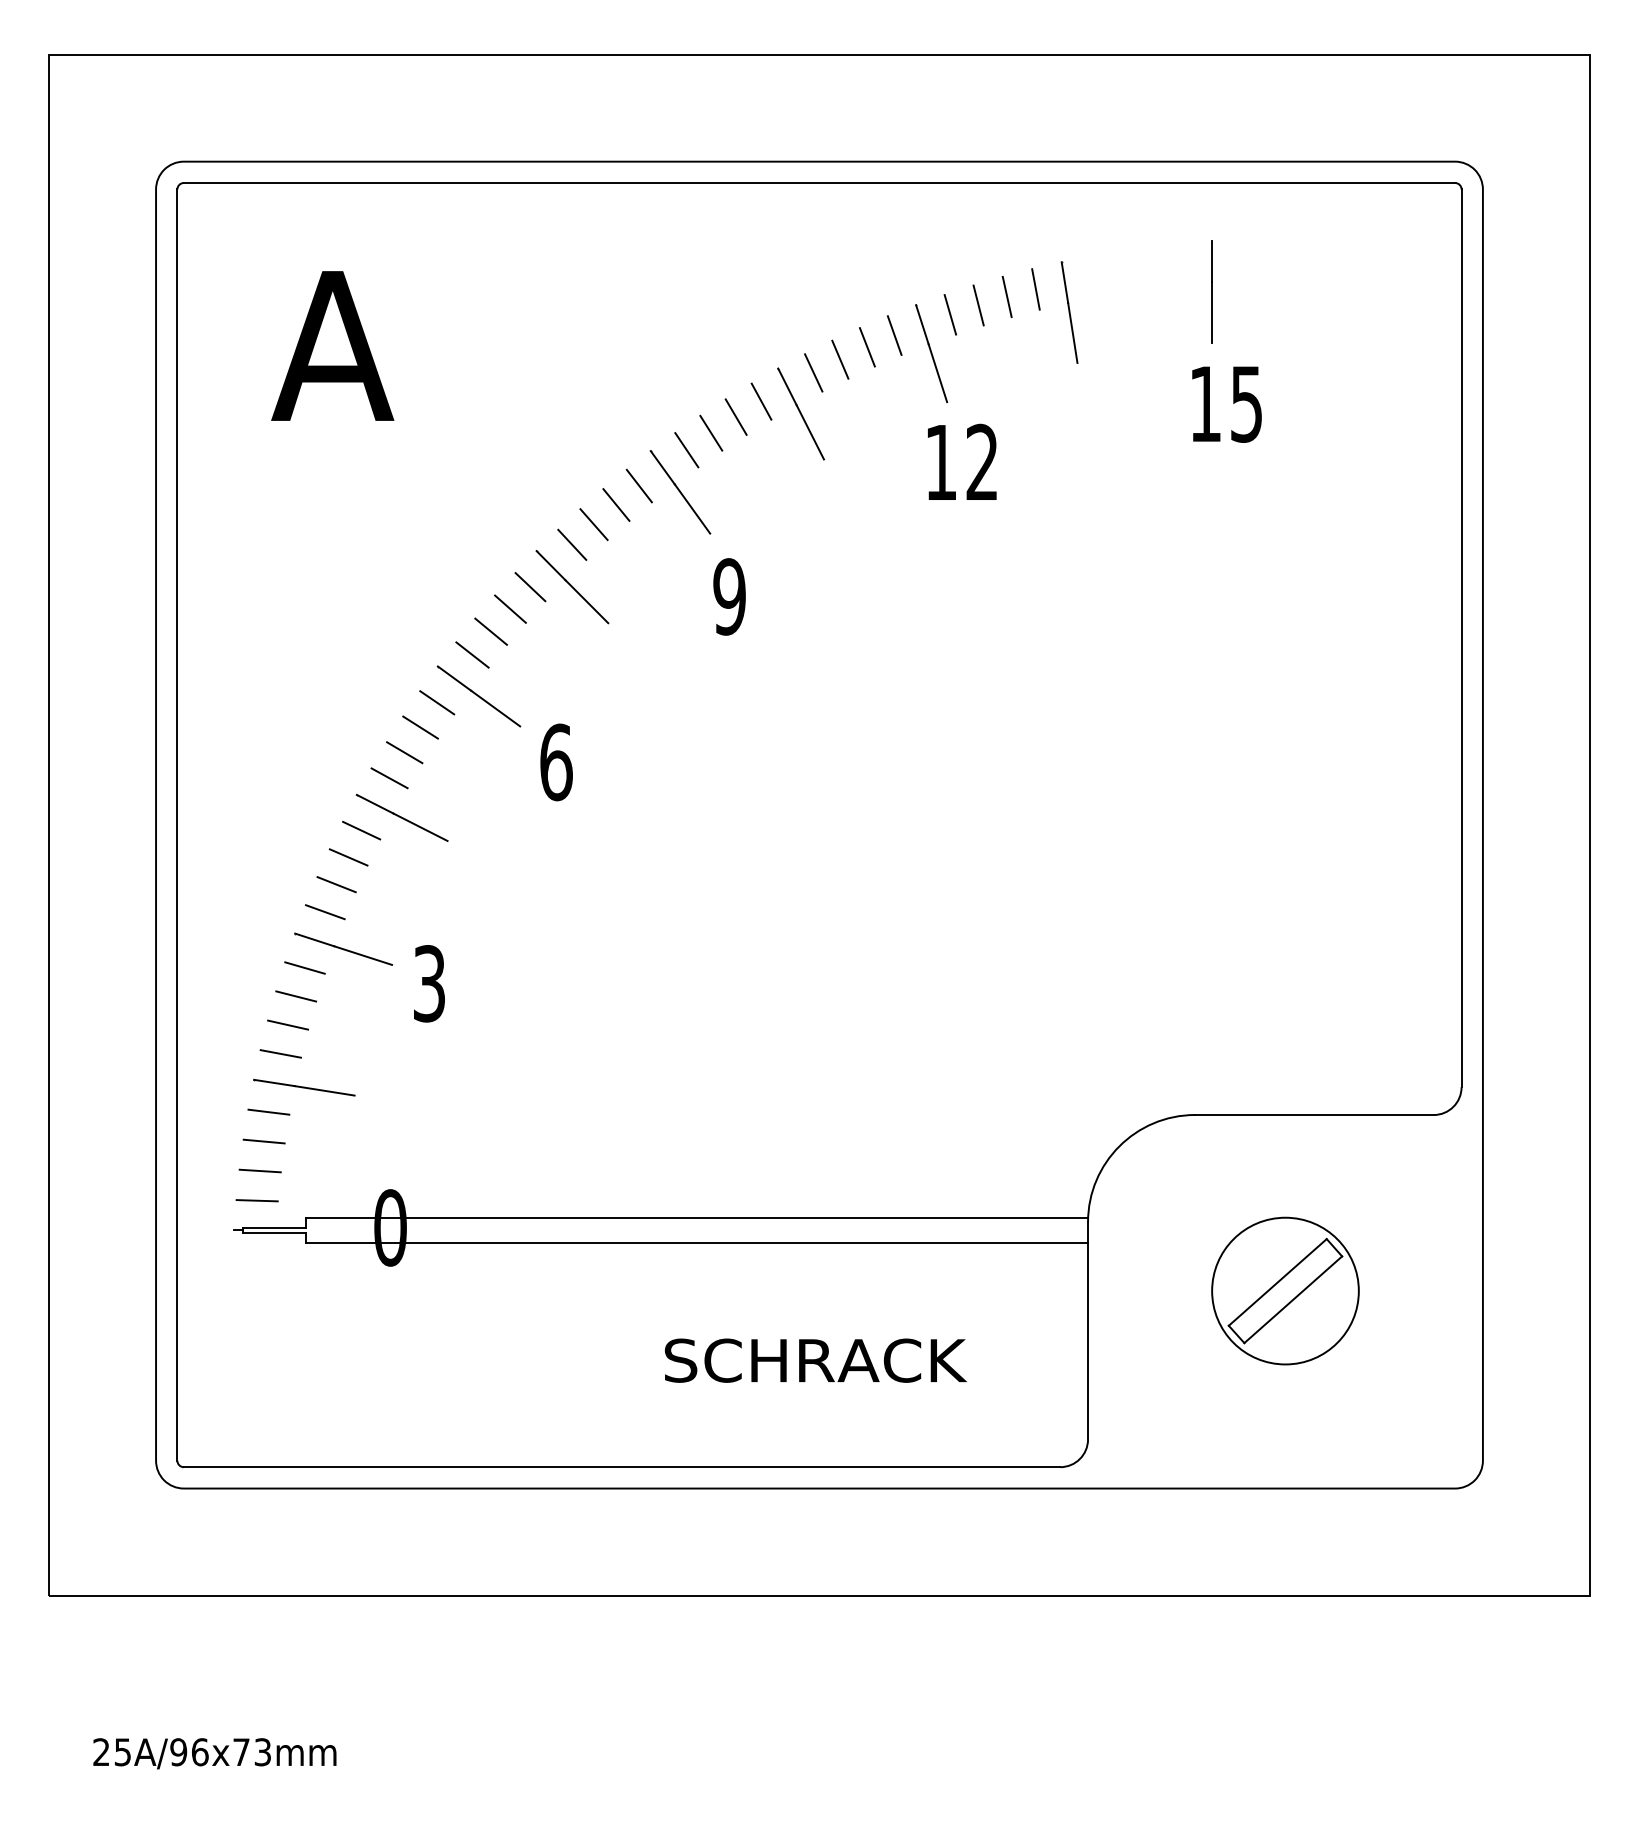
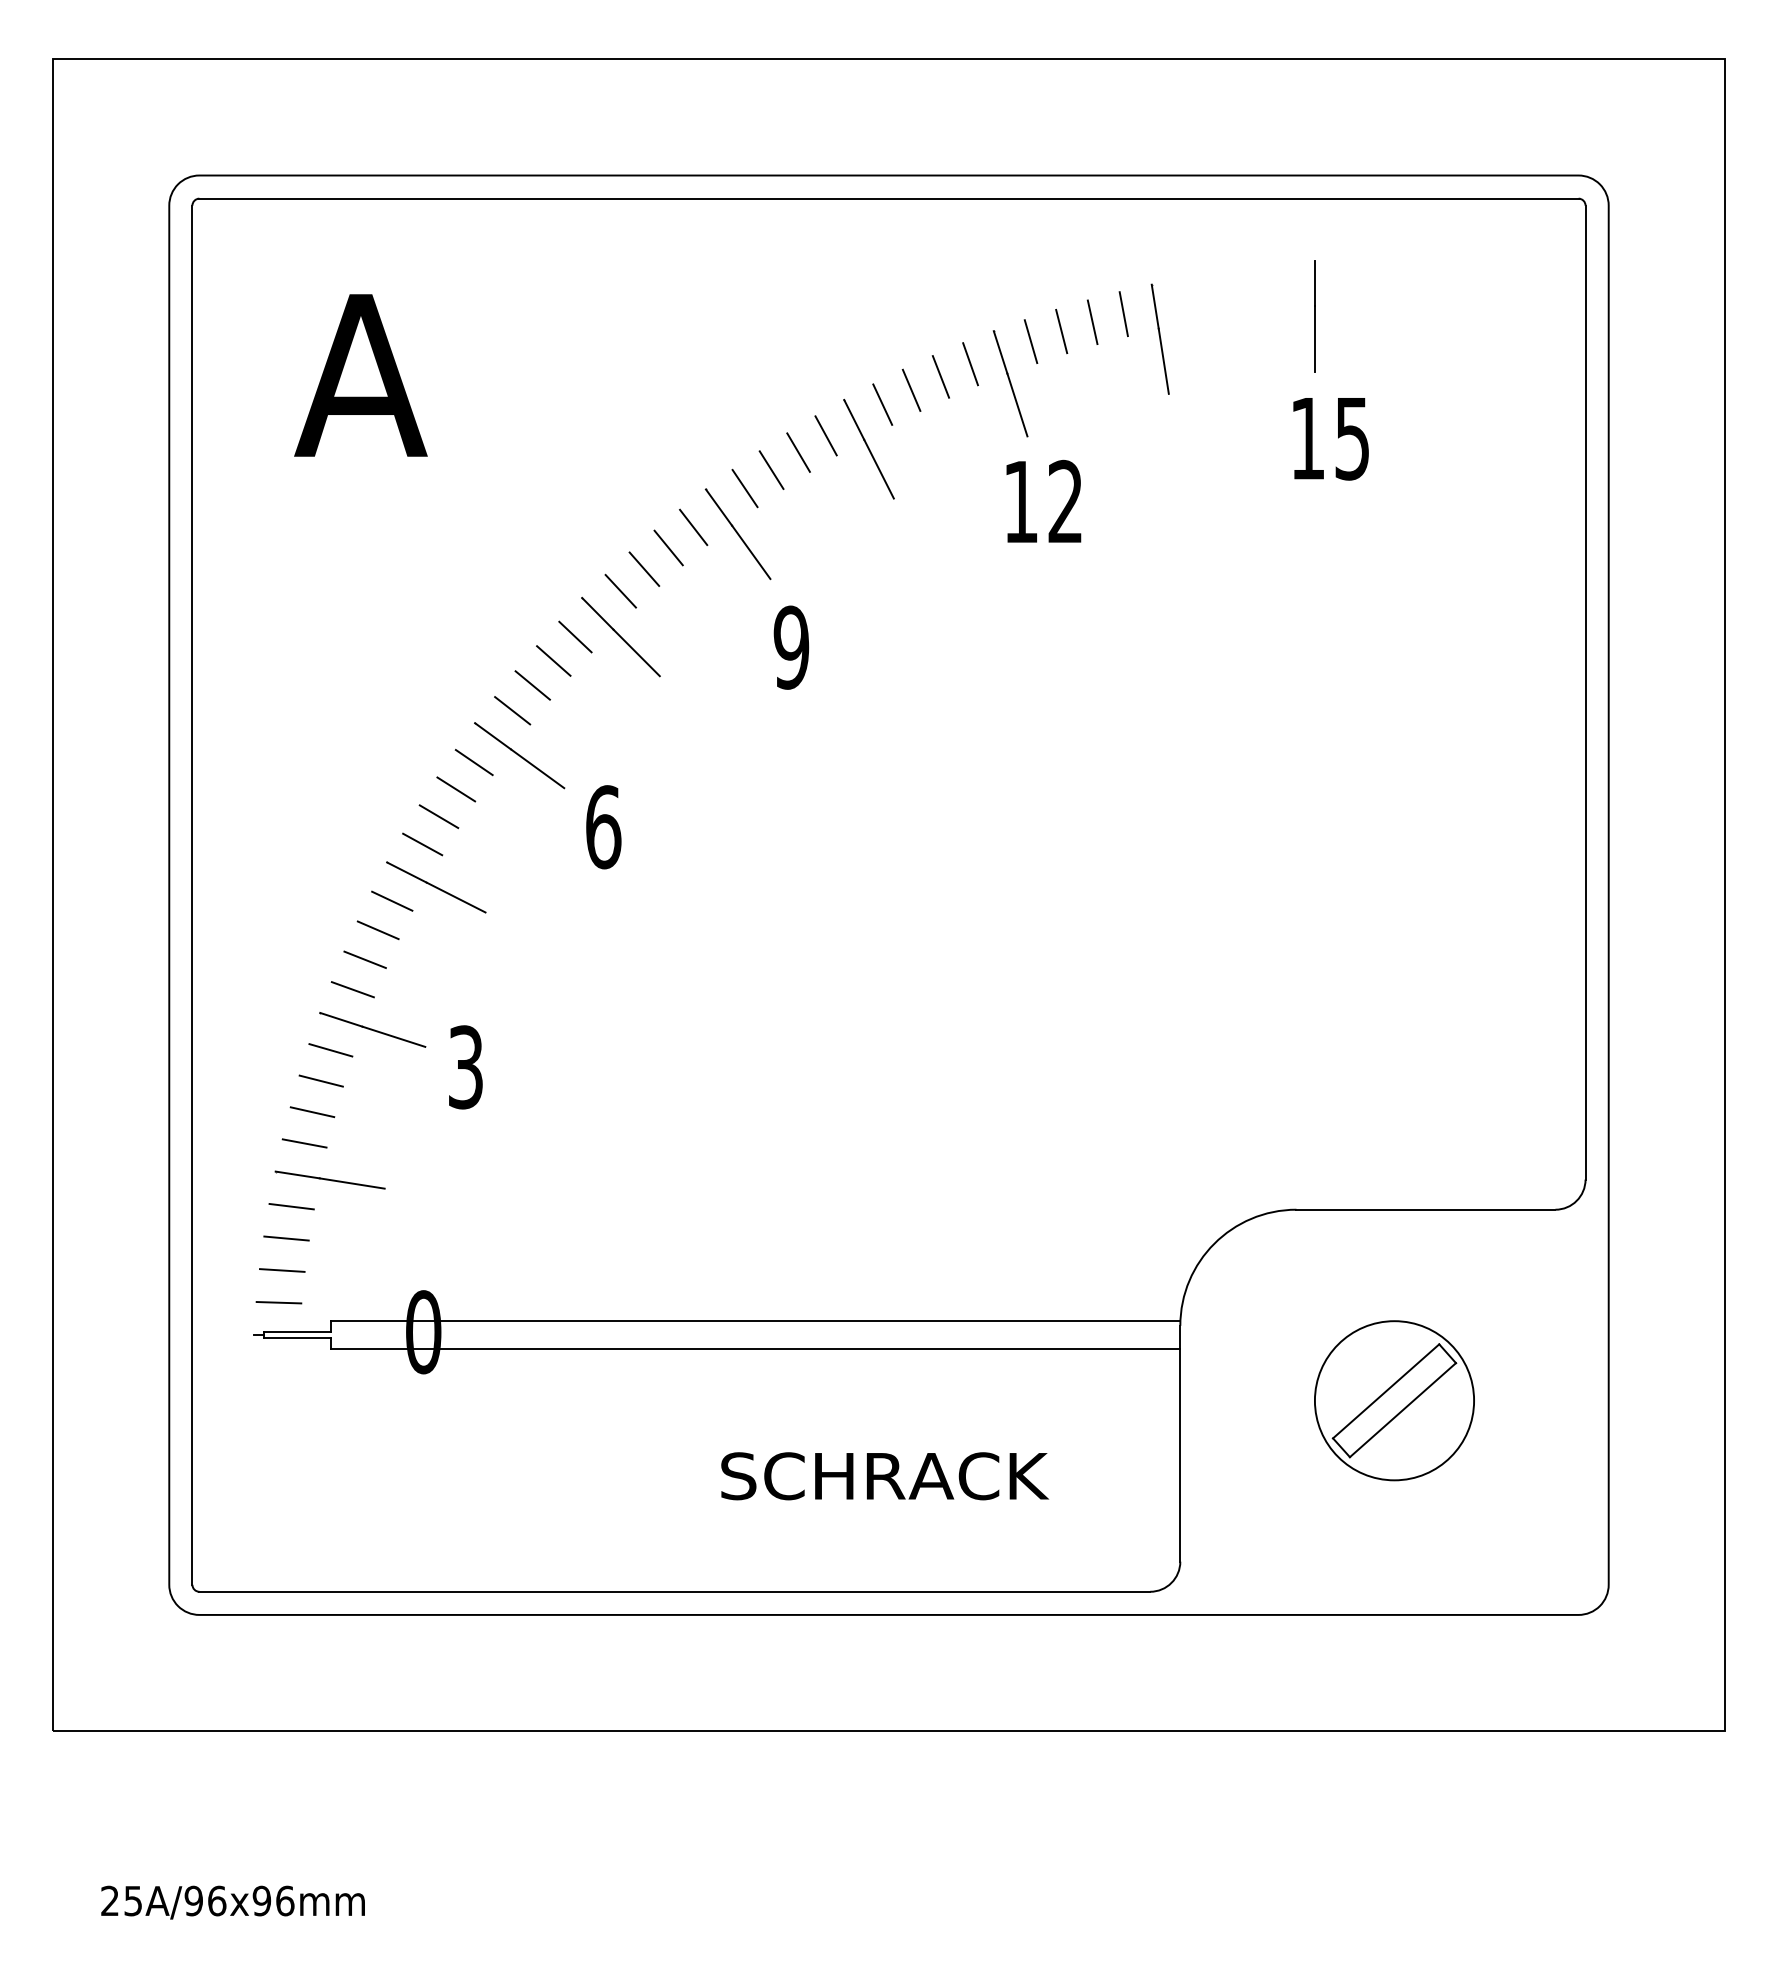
text: (252, 1751) -> (273, 1900), 25A/96x73mm -> 25A/96x96mm

